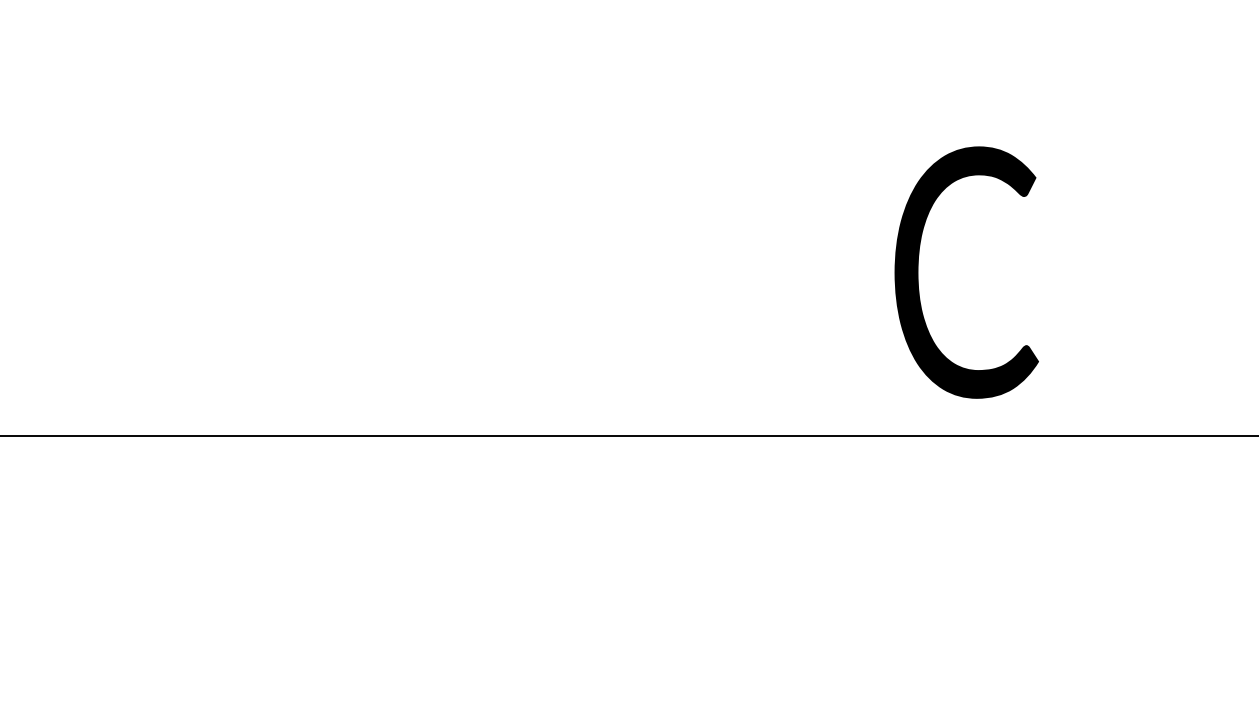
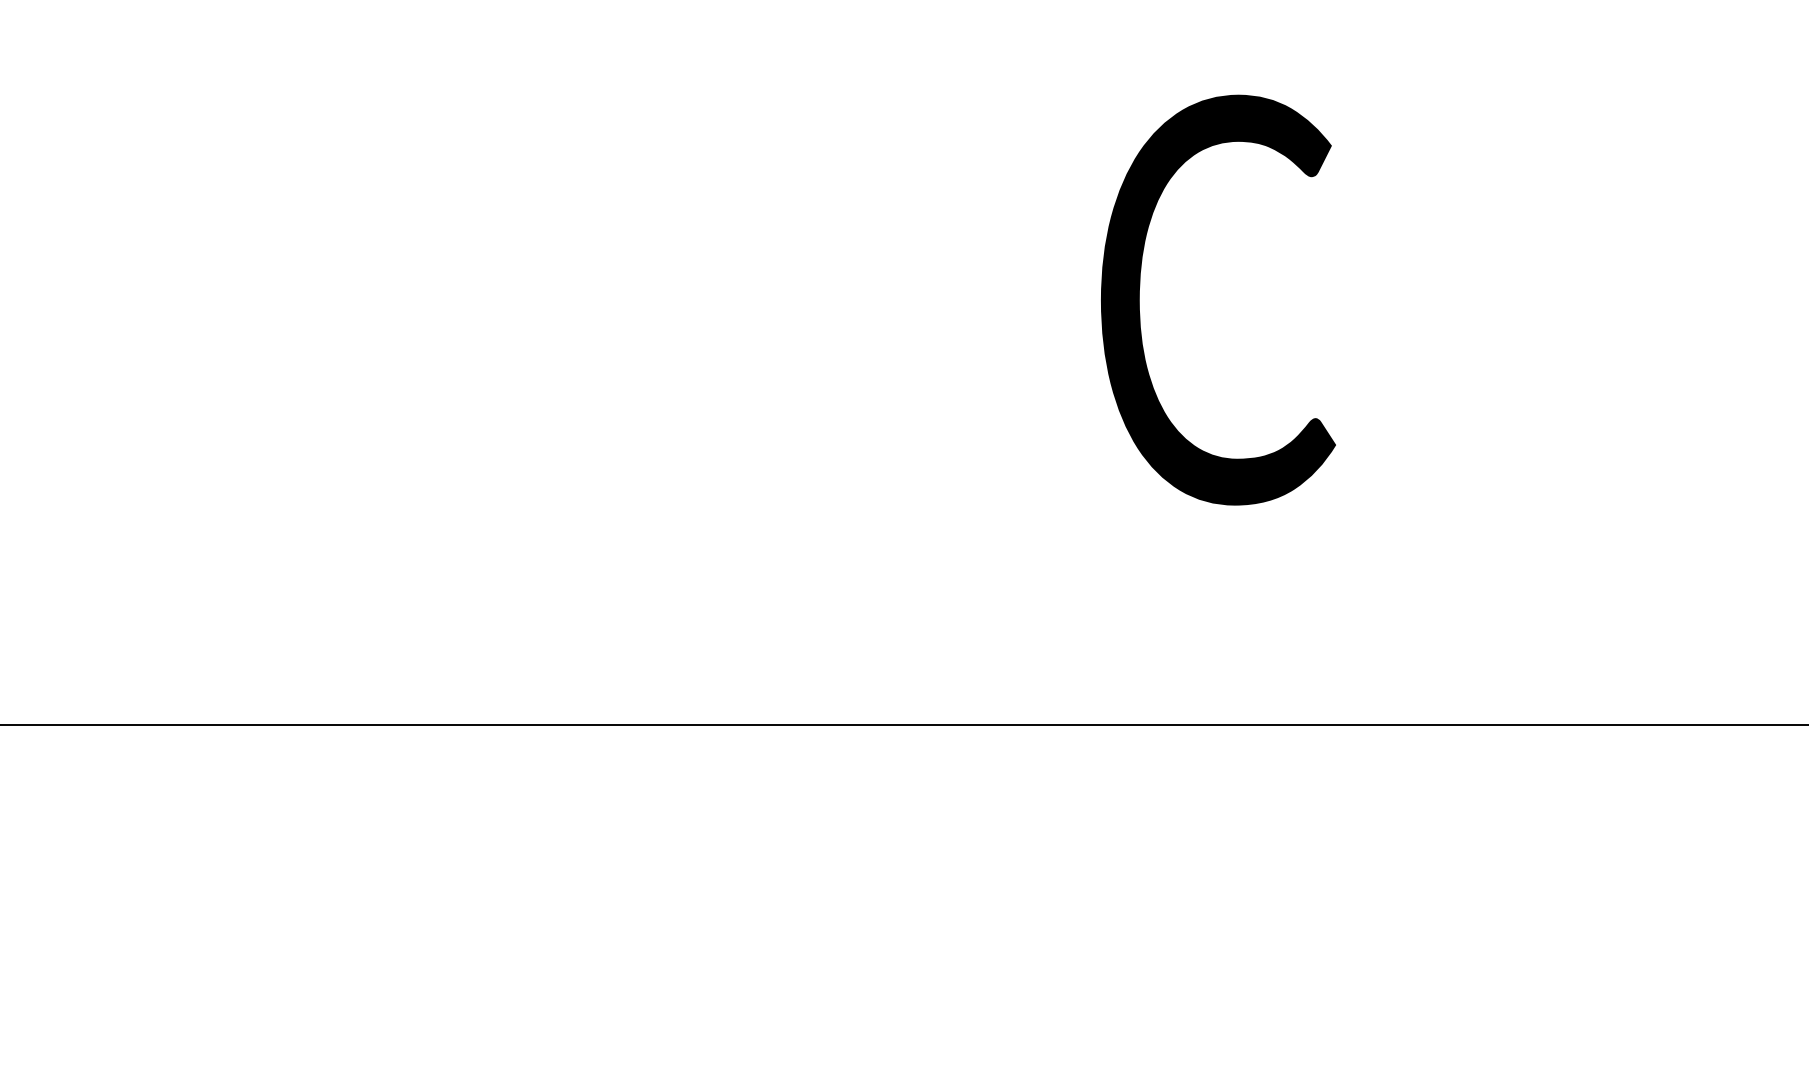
text: (966, 272) -> (1217, 299), moved

